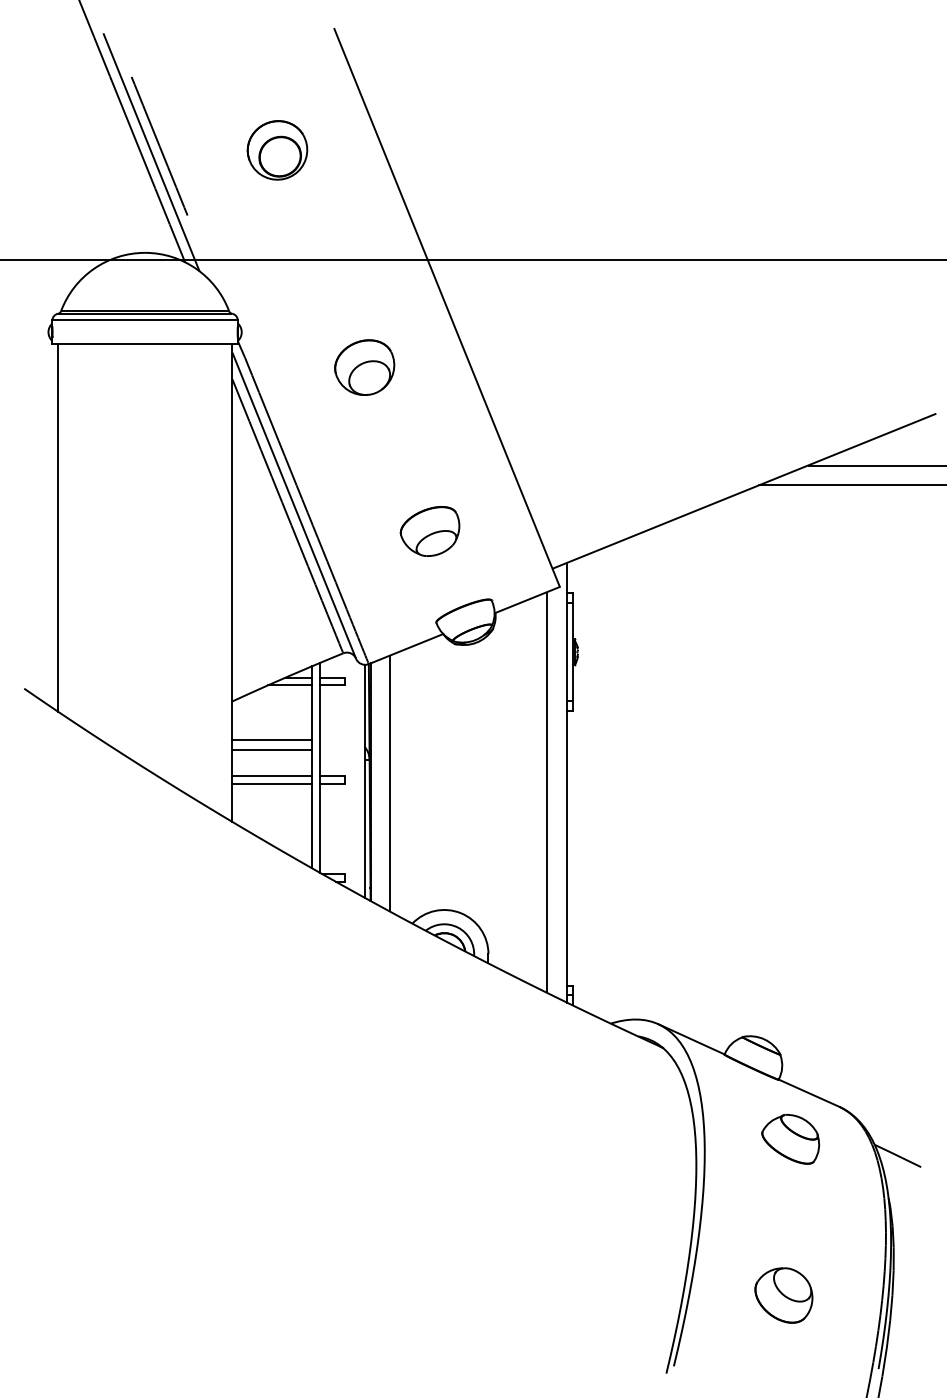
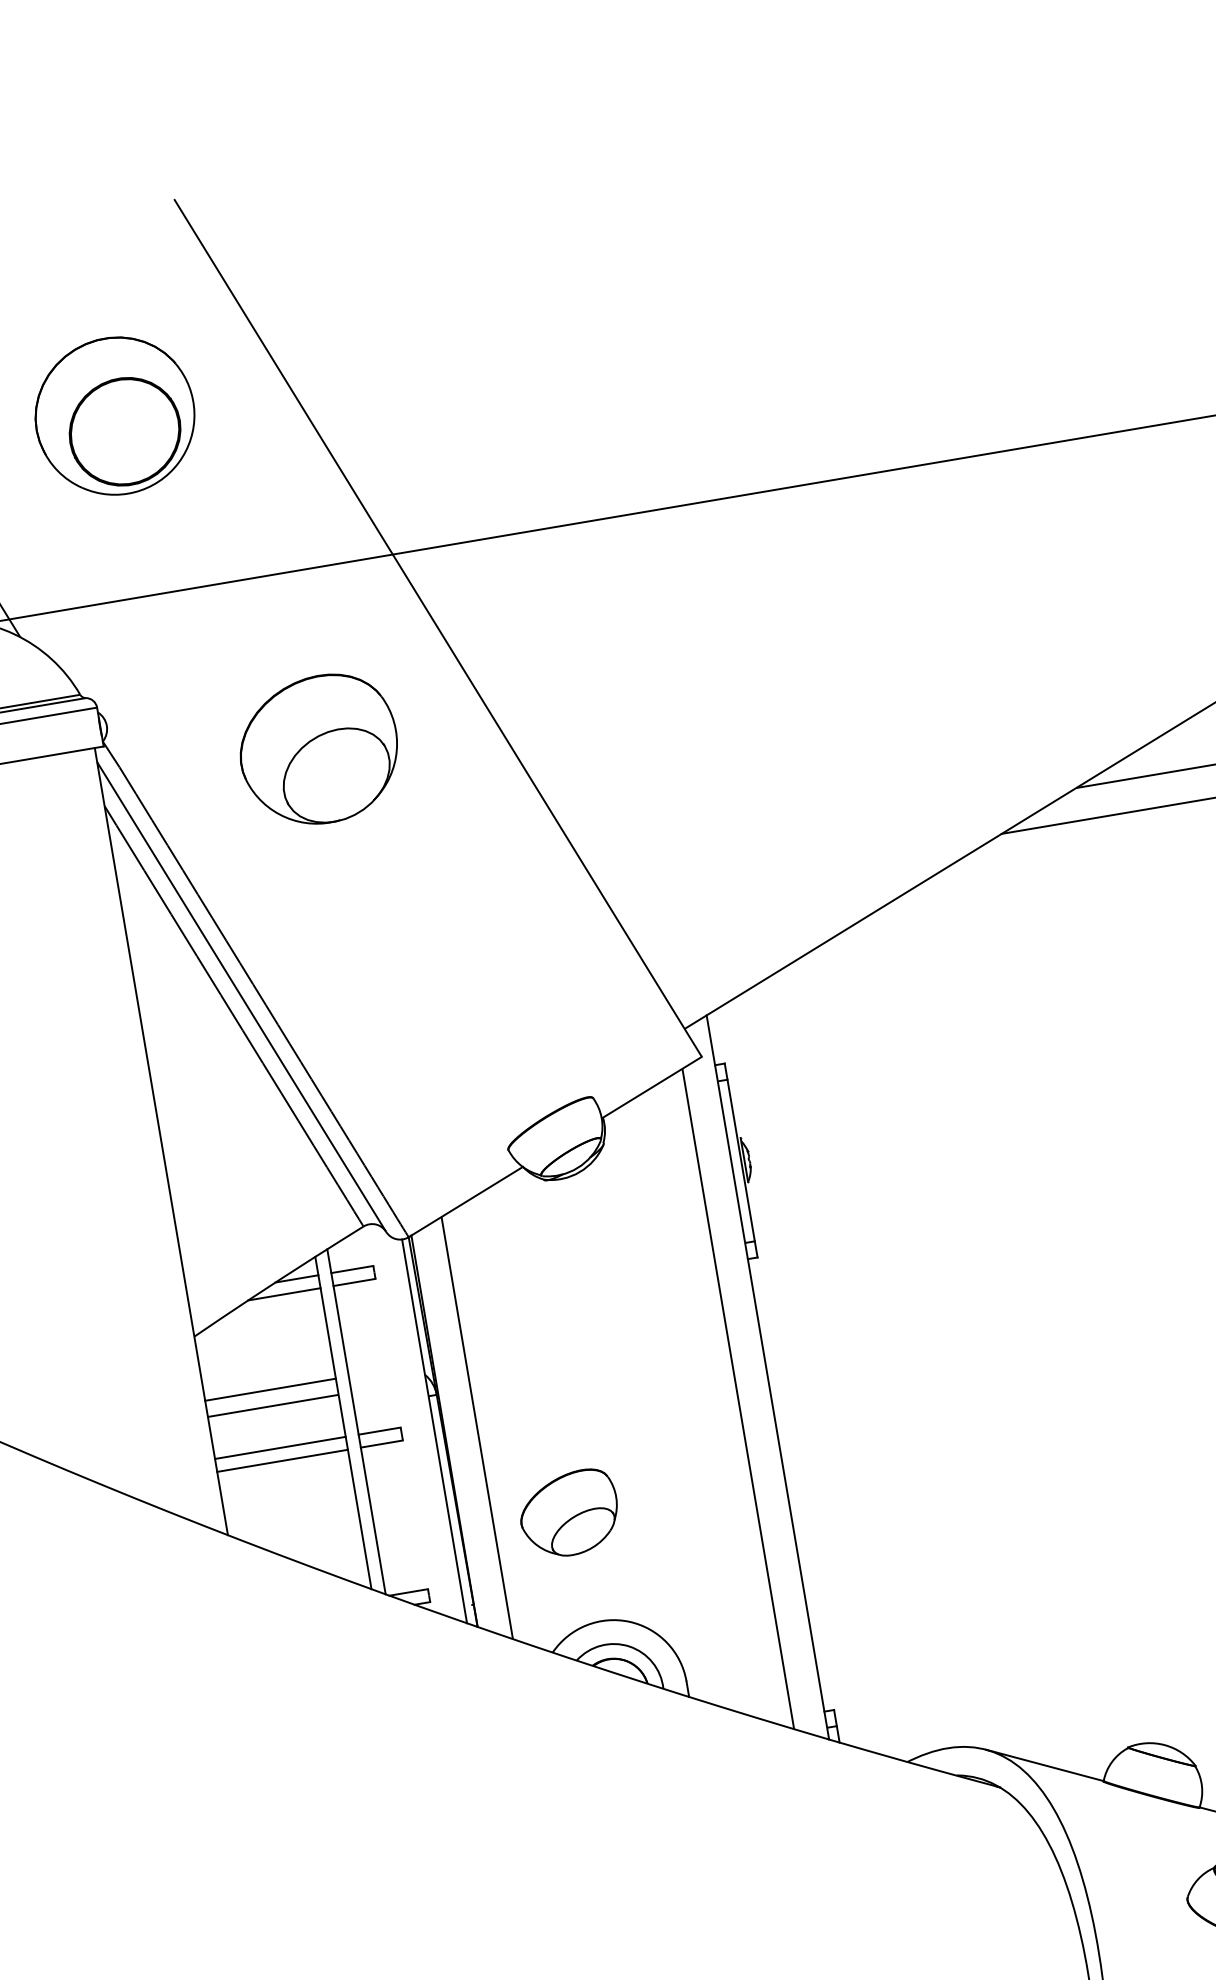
part: (277, 150) -> (115, 416), size x1.6
part: (364, 367) -> (318, 749), size x1.6
part: (429, 531) -> (568, 1514), moved

